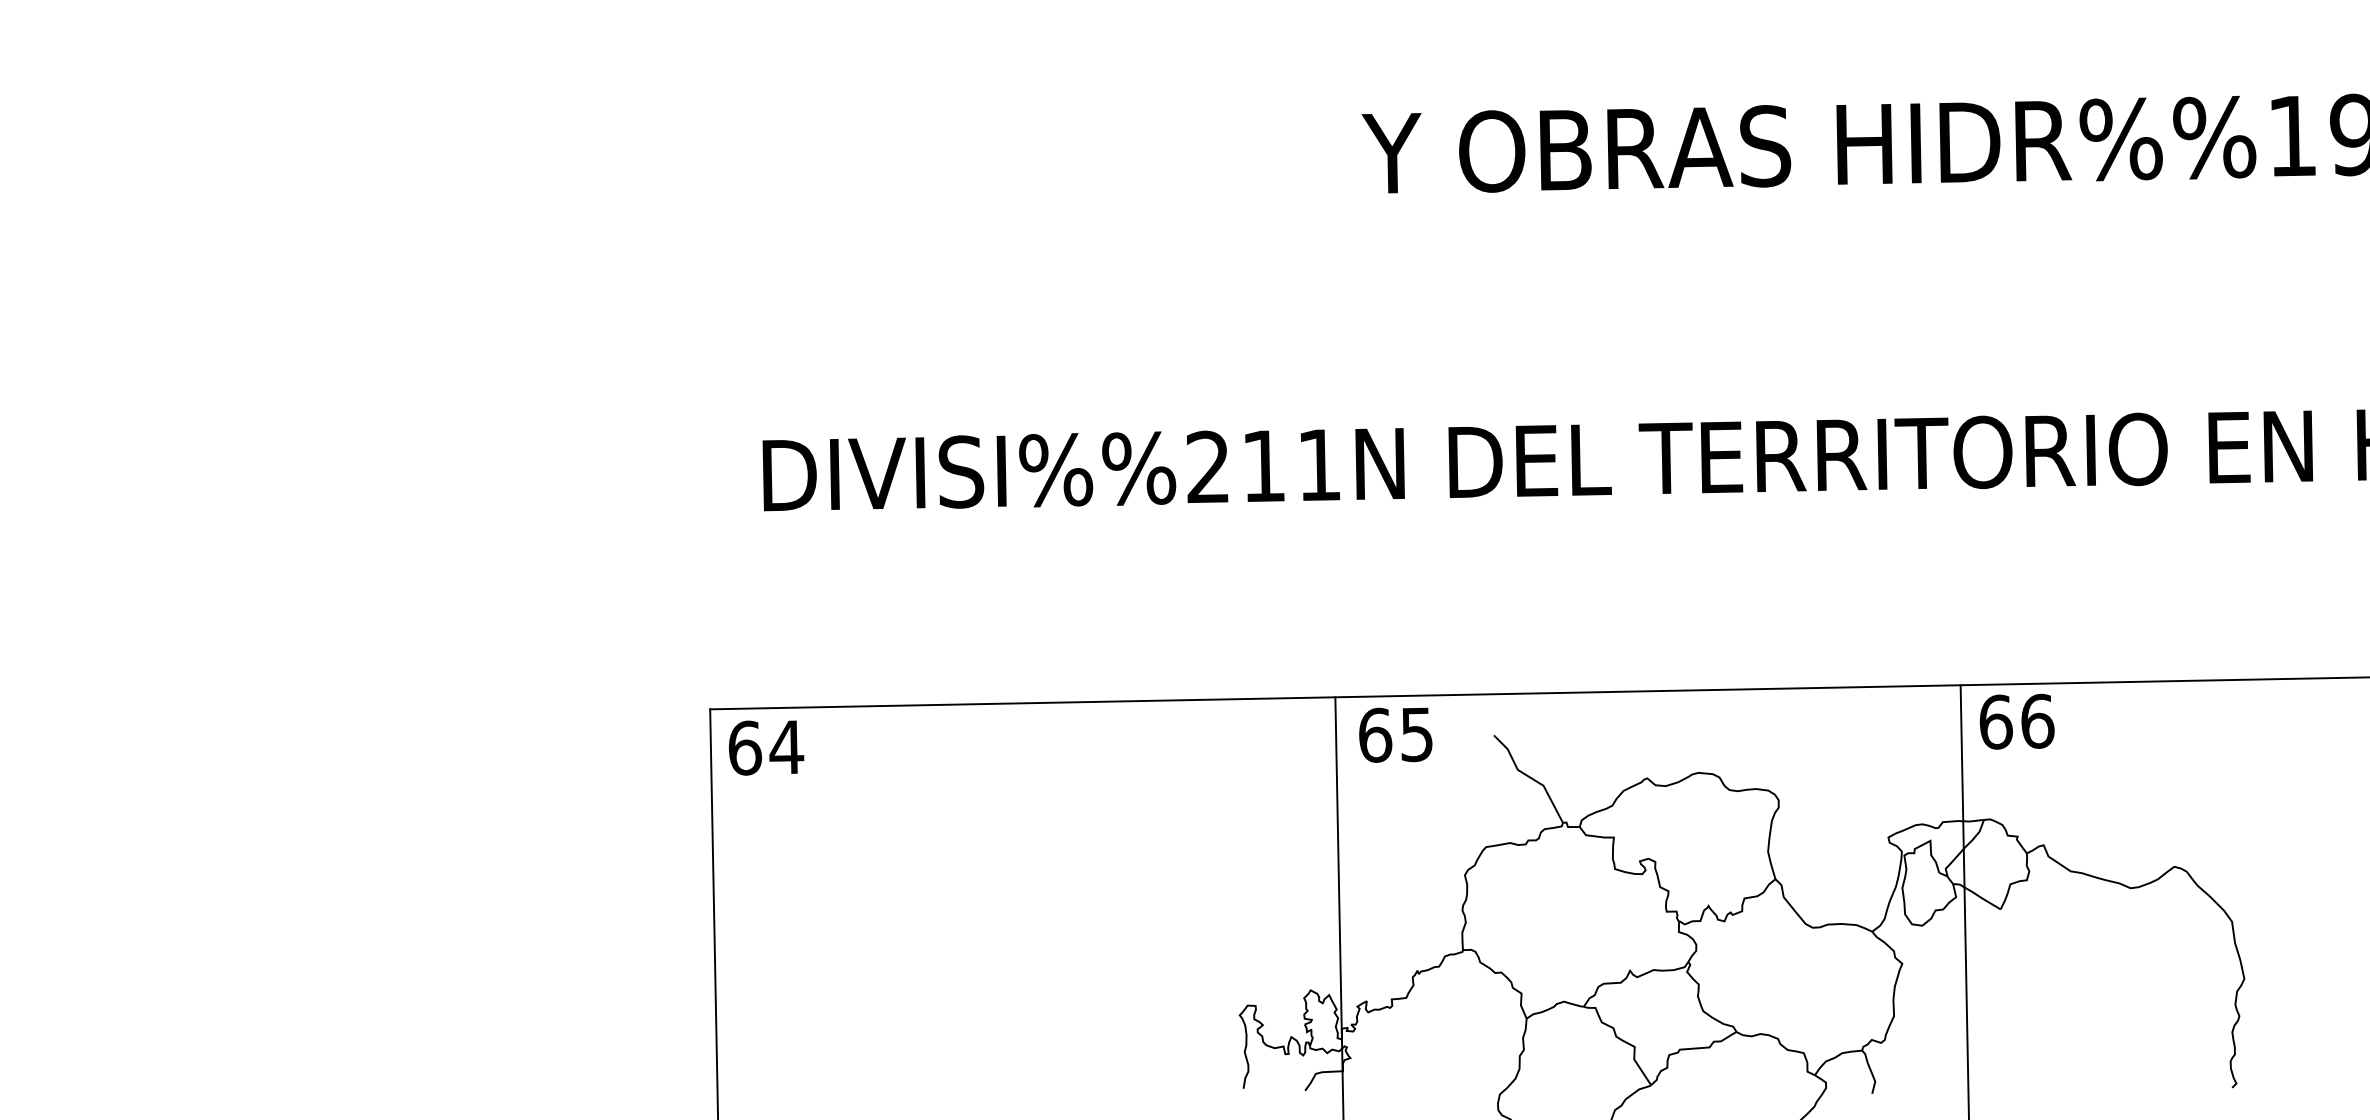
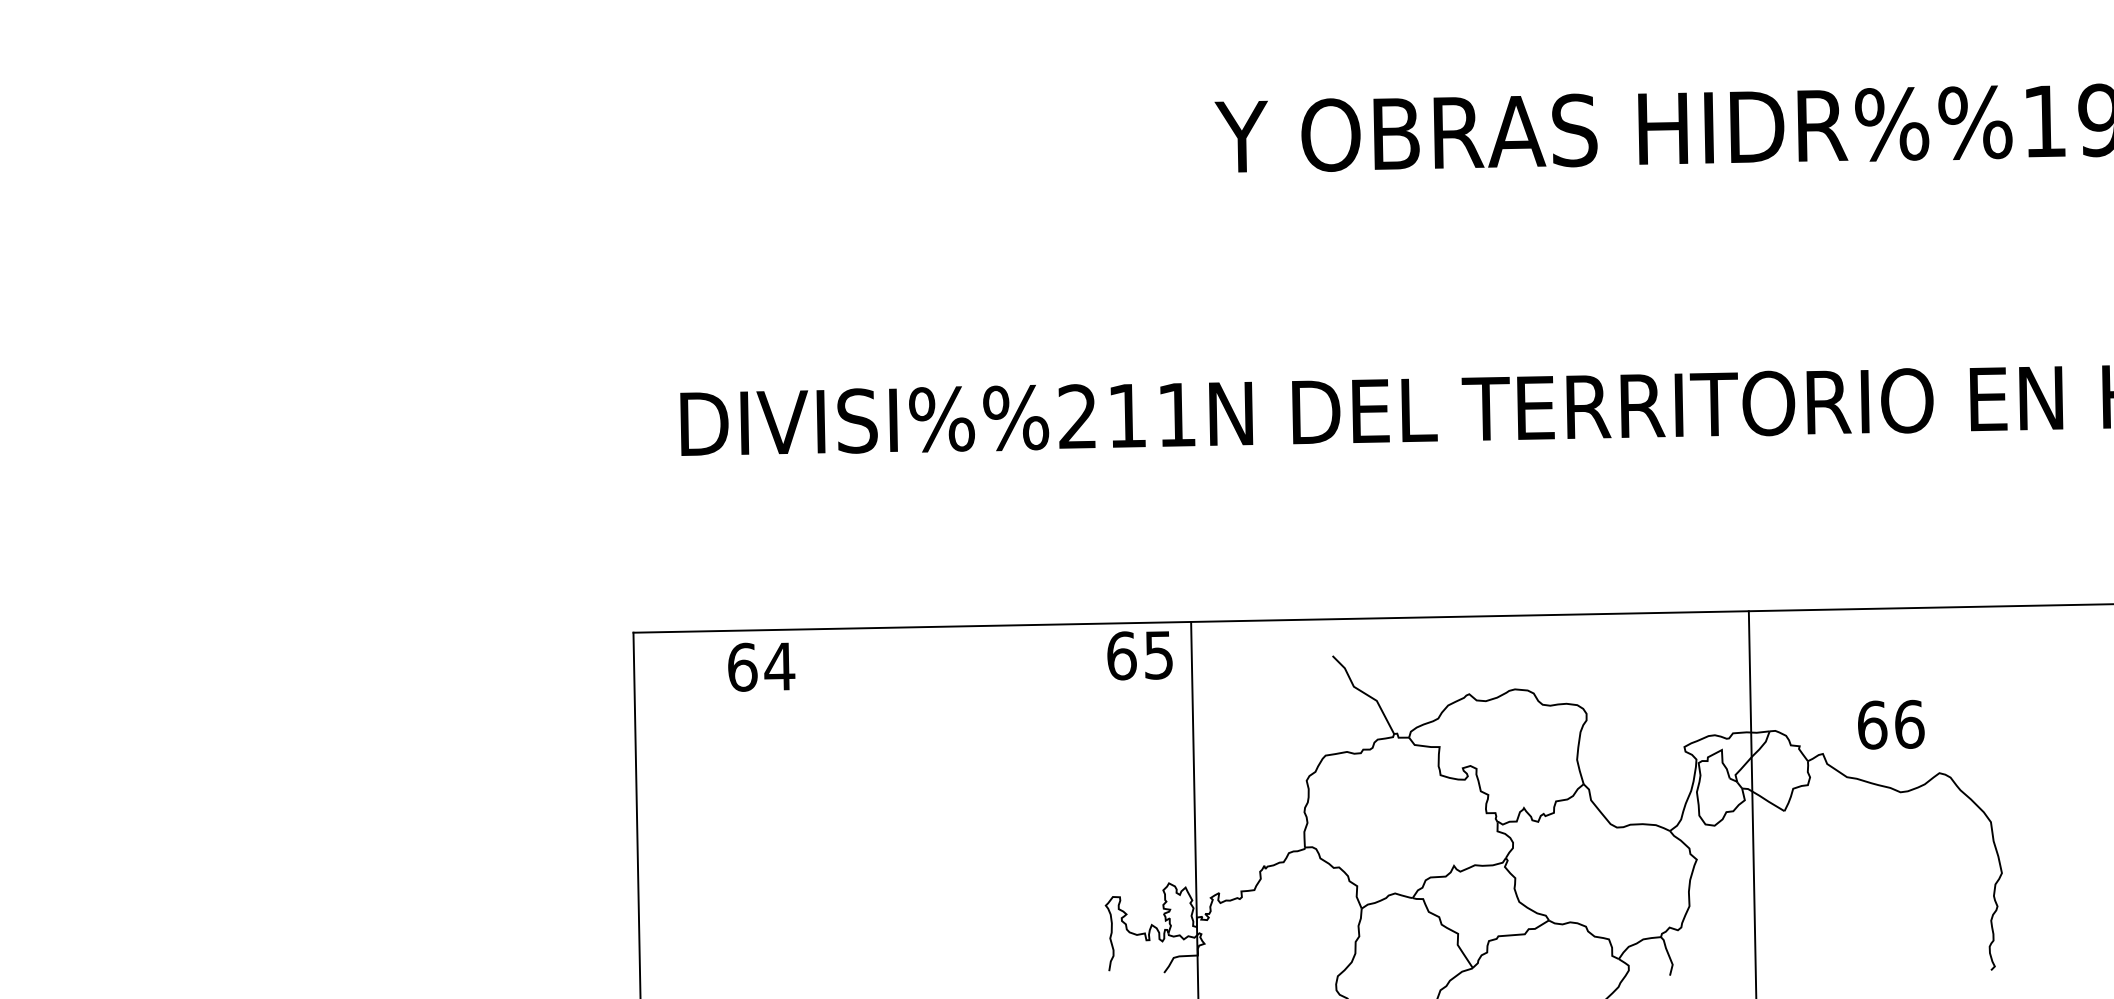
text: (2017, 721) -> (1891, 724), moved
text: (1395, 734) -> (1139, 655), moved
text: (766, 747) -> (761, 666), moved

